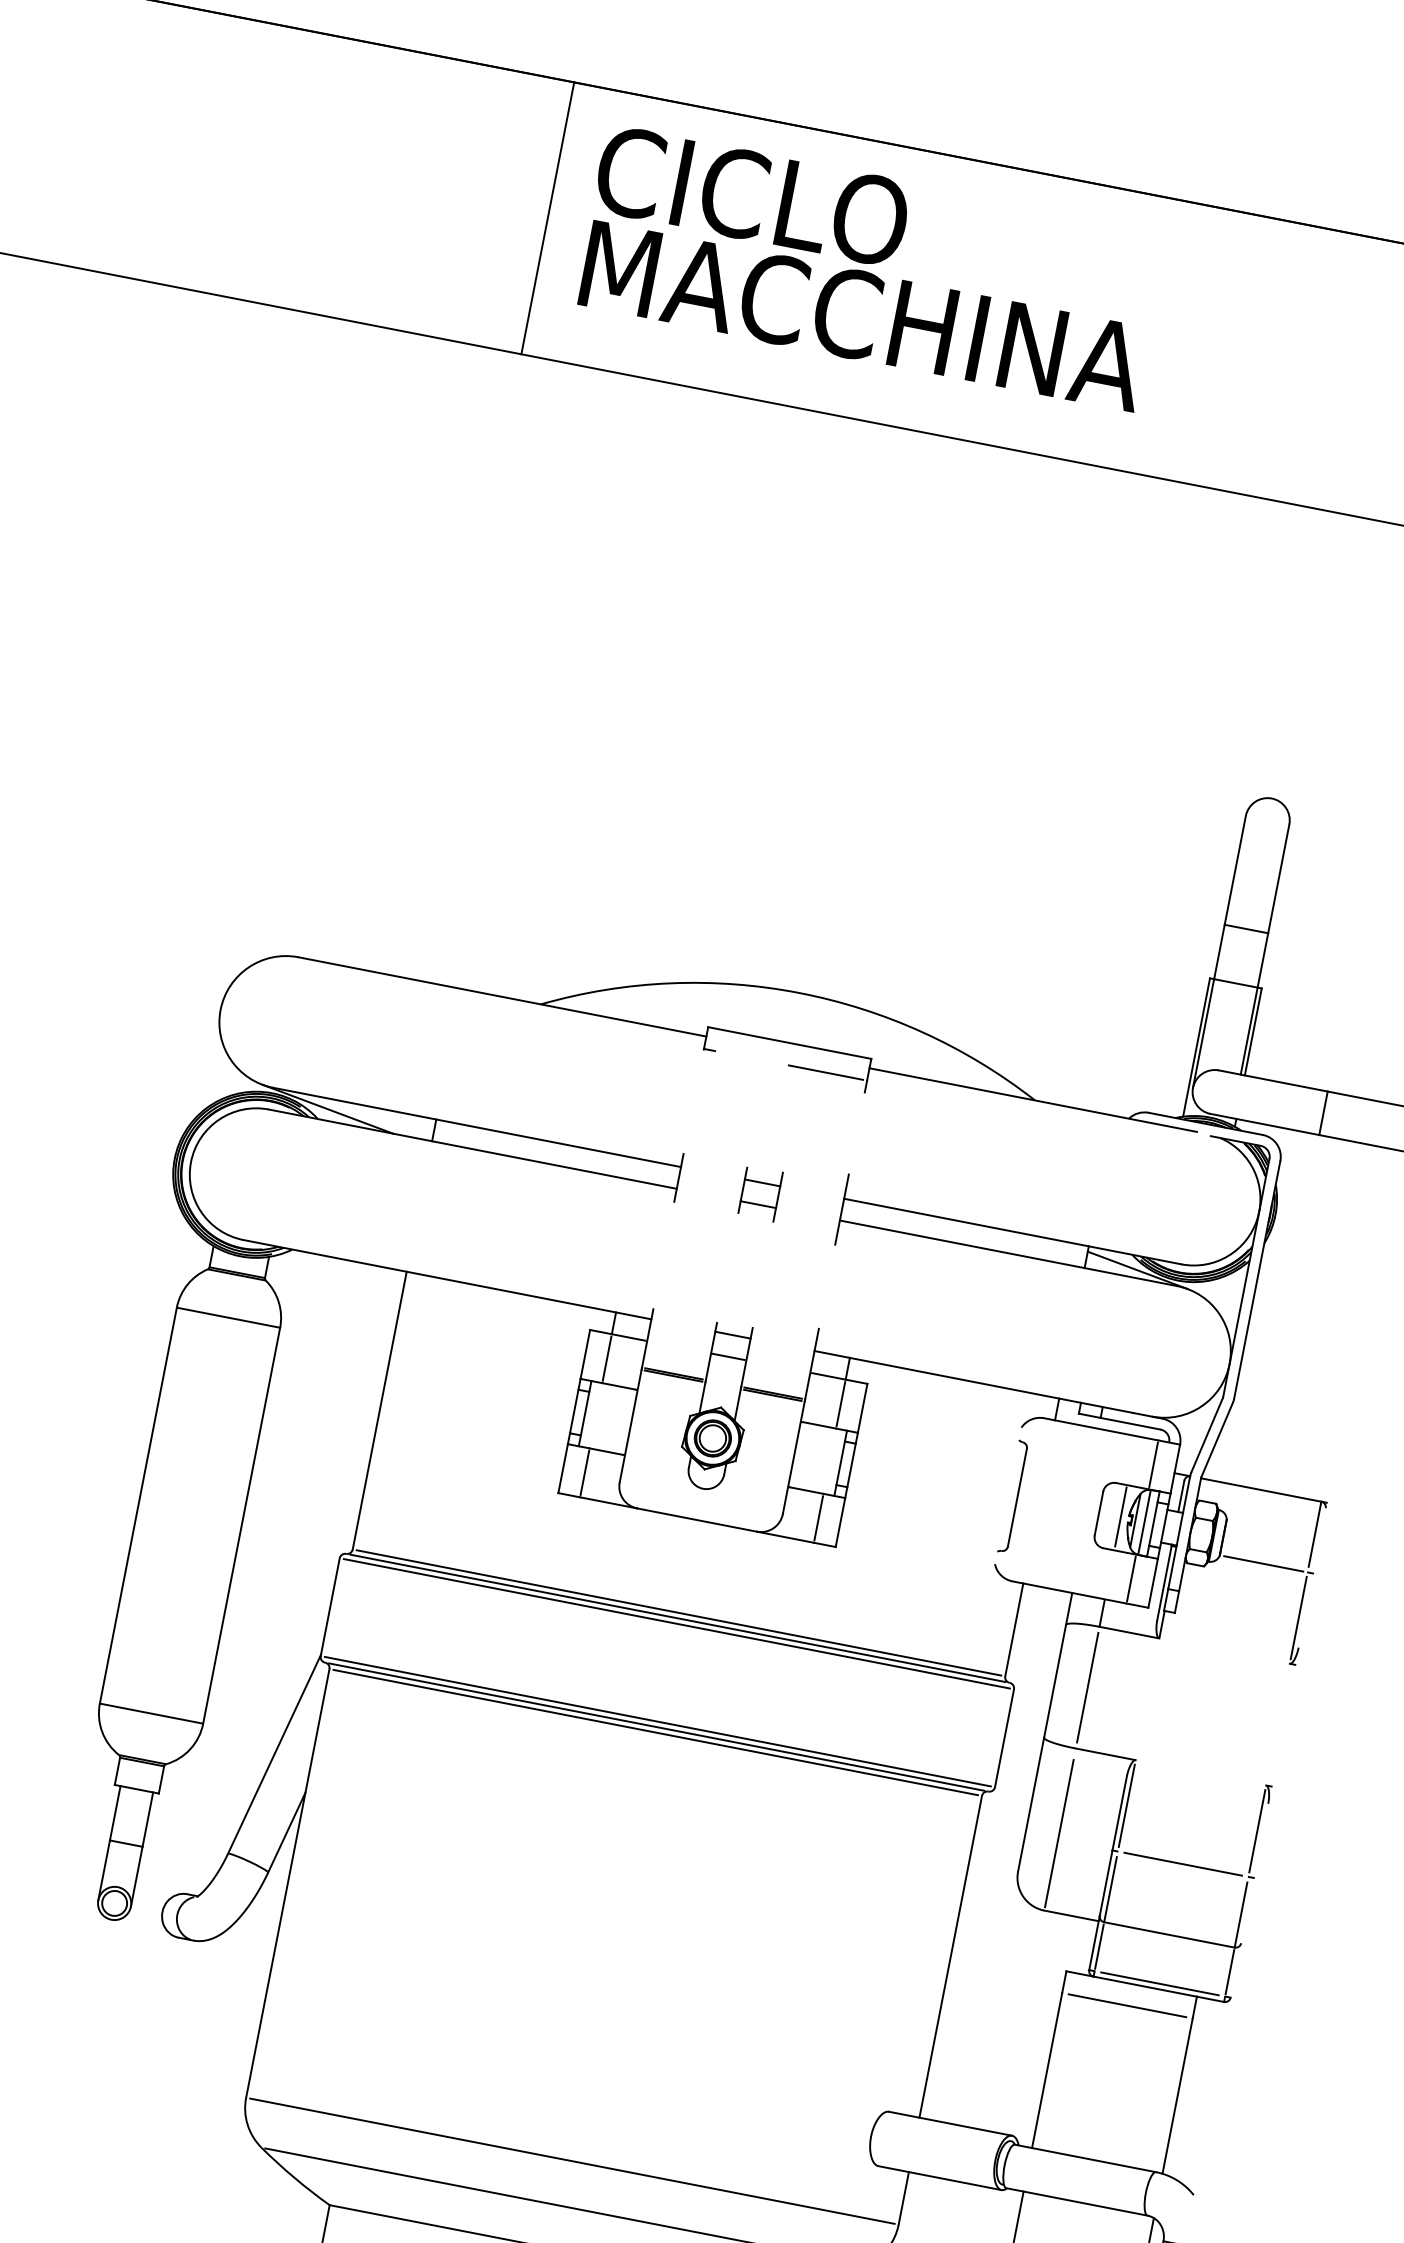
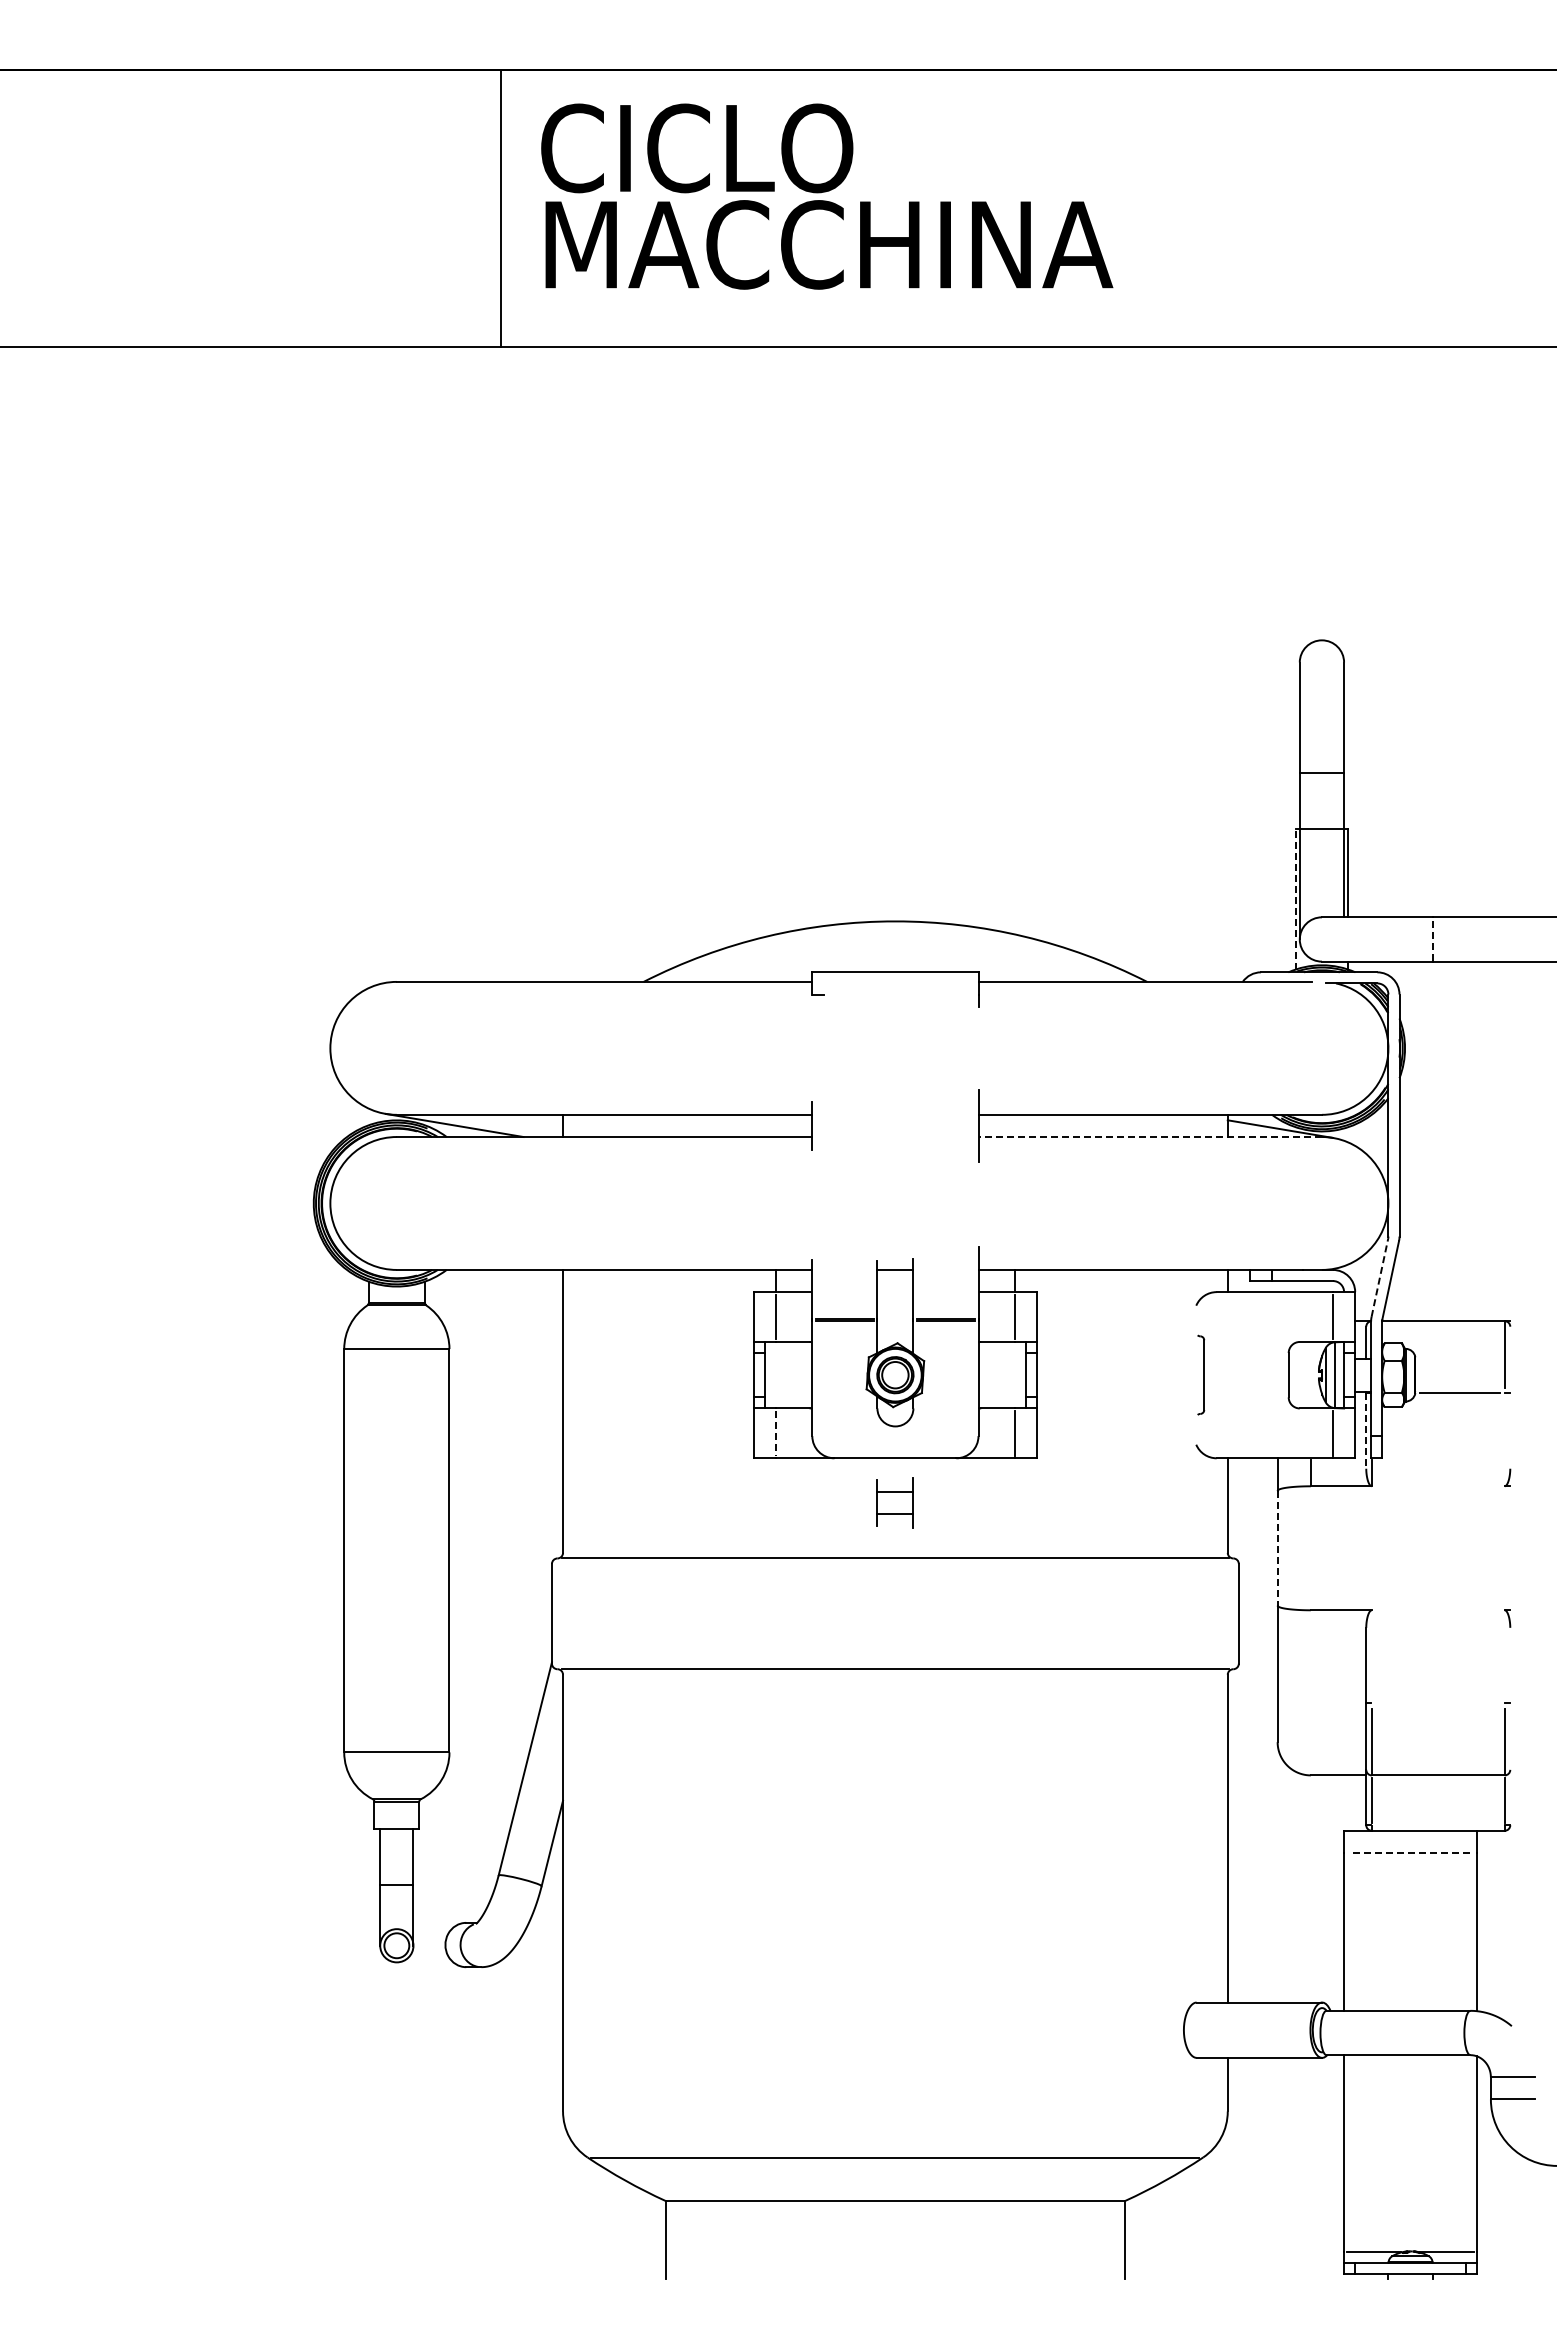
line: (1196, 1046) -> (1295, 898), solid -> dashed
line: (825, 1072) -> (936, 994), removed
line: (1323, 1113) -> (1432, 939), solid -> dashed
part: (759, 1193) -> (894, 1502), moved
line: (1008, 1253) -> (1150, 1137), solid -> dashed
line: (728, 1357) -> (895, 1292), removed
line: (1206, 1434) -> (1379, 1277), solid -> dashed
line: (585, 1473) -> (776, 1433), solid -> dashed
part: (1012, 1496) -> (1200, 1374), size x0.7
line: (1120, 1517) -> (1310, 1374), removed
line: (1164, 1582) -> (1366, 1430), solid -> dashed
line: (679, 1612) -> (895, 1552), removed
line: (1298, 1617) -> (1504, 1439), removed
line: (677, 1623) -> (895, 1563), removed
line: (1054, 1681) -> (1277, 1548), solid -> dashed
line: (1087, 1687) -> (1310, 1548), removed
line: (657, 1721) -> (895, 1663), removed
line: (655, 1732) -> (895, 1674), removed
line: (1126, 1805) -> (1371, 1656), removed
line: (1257, 1830) -> (1504, 1656), removed
line: (1059, 1833) -> (1310, 1696), removed
line: (1183, 1864) -> (1438, 1703), removed
line: (1160, 1984) -> (1438, 1825), removed
line: (1127, 2005) -> (1410, 1852), solid -> dashed
line: (572, 2161) -> (895, 2111), removed

